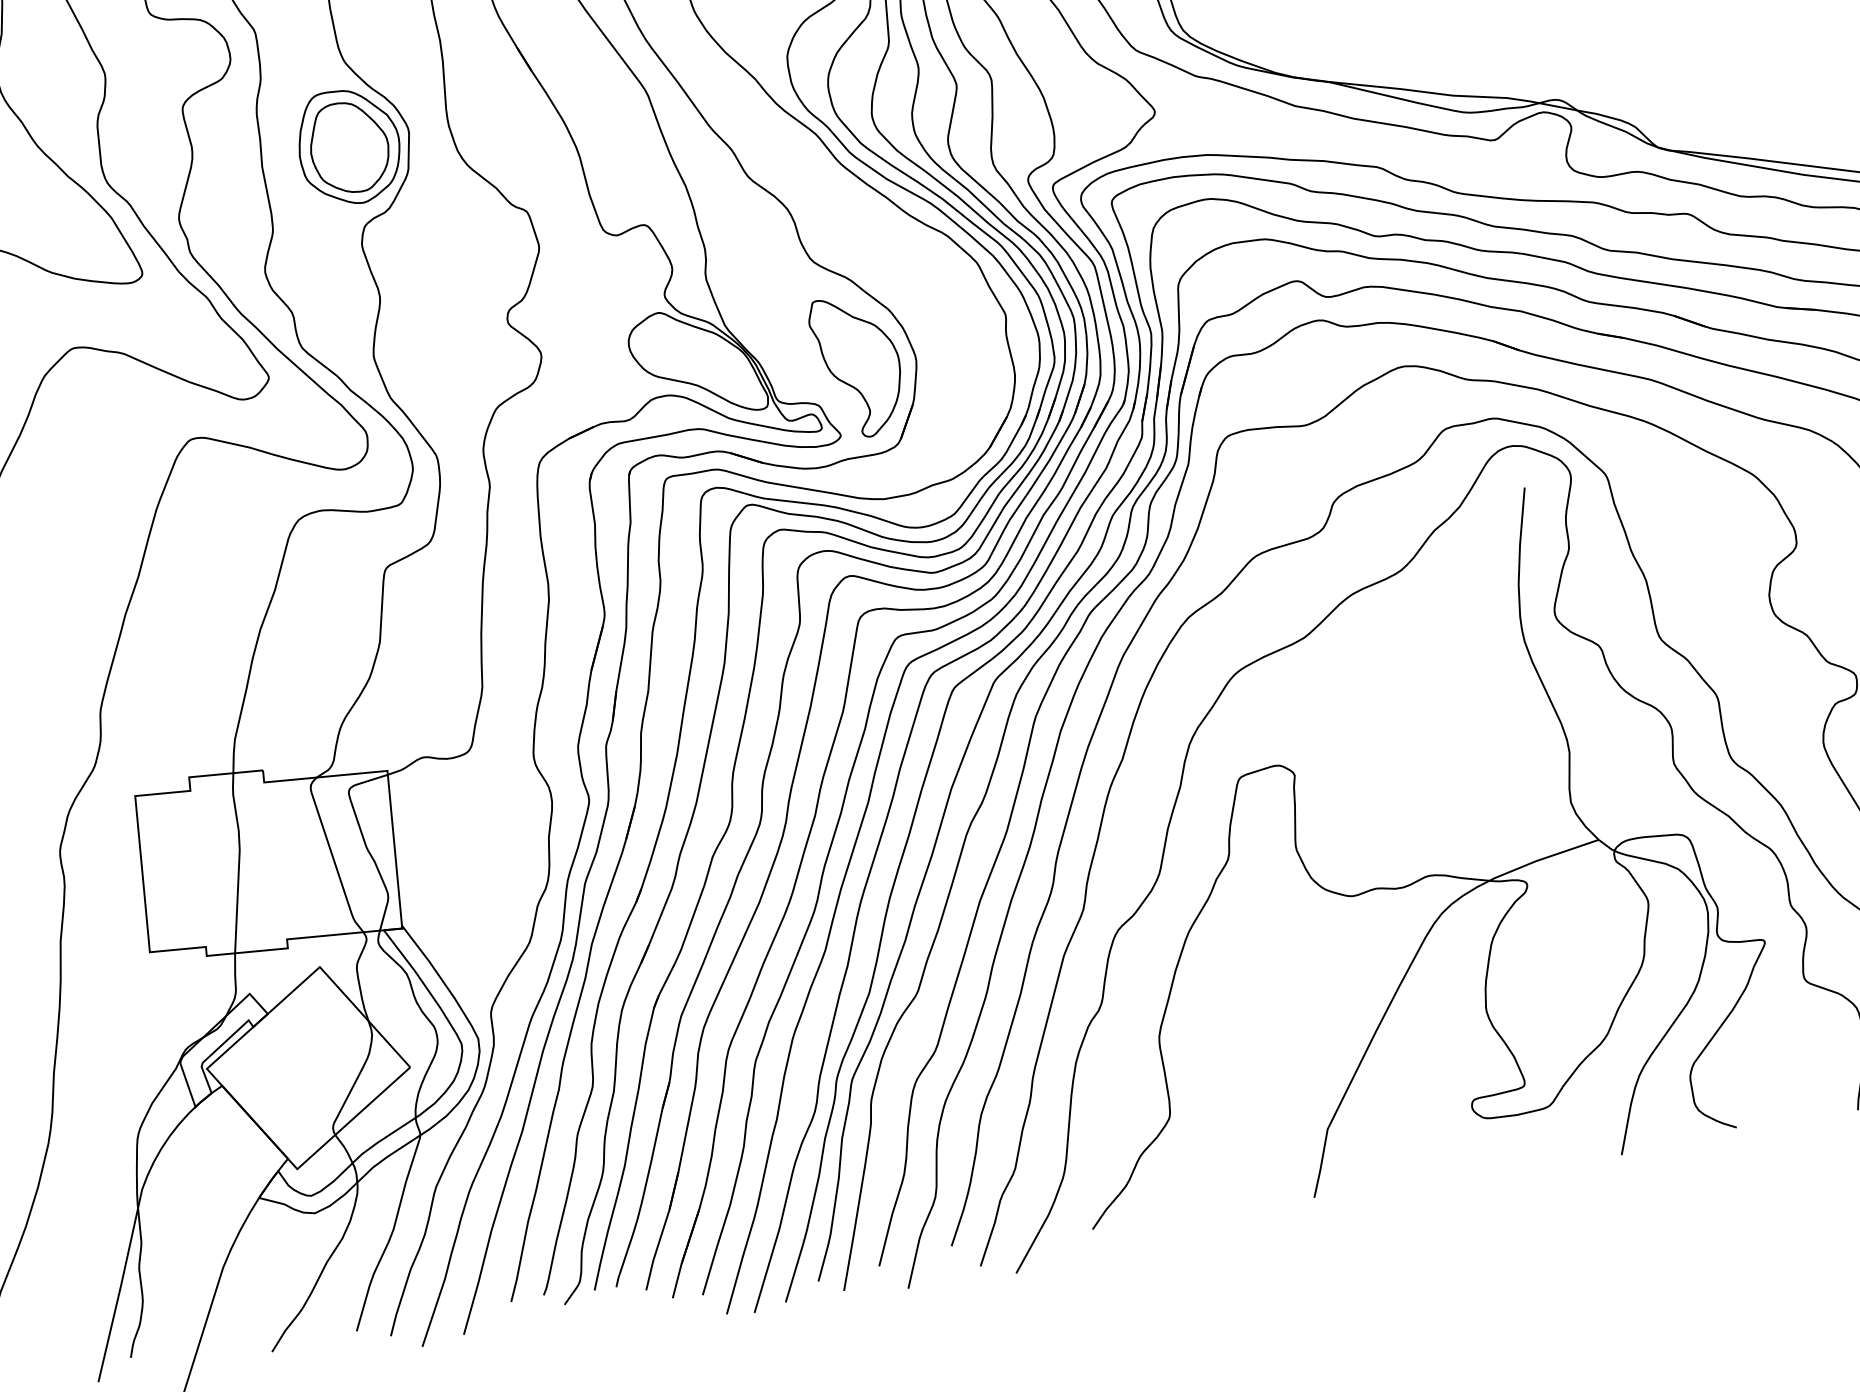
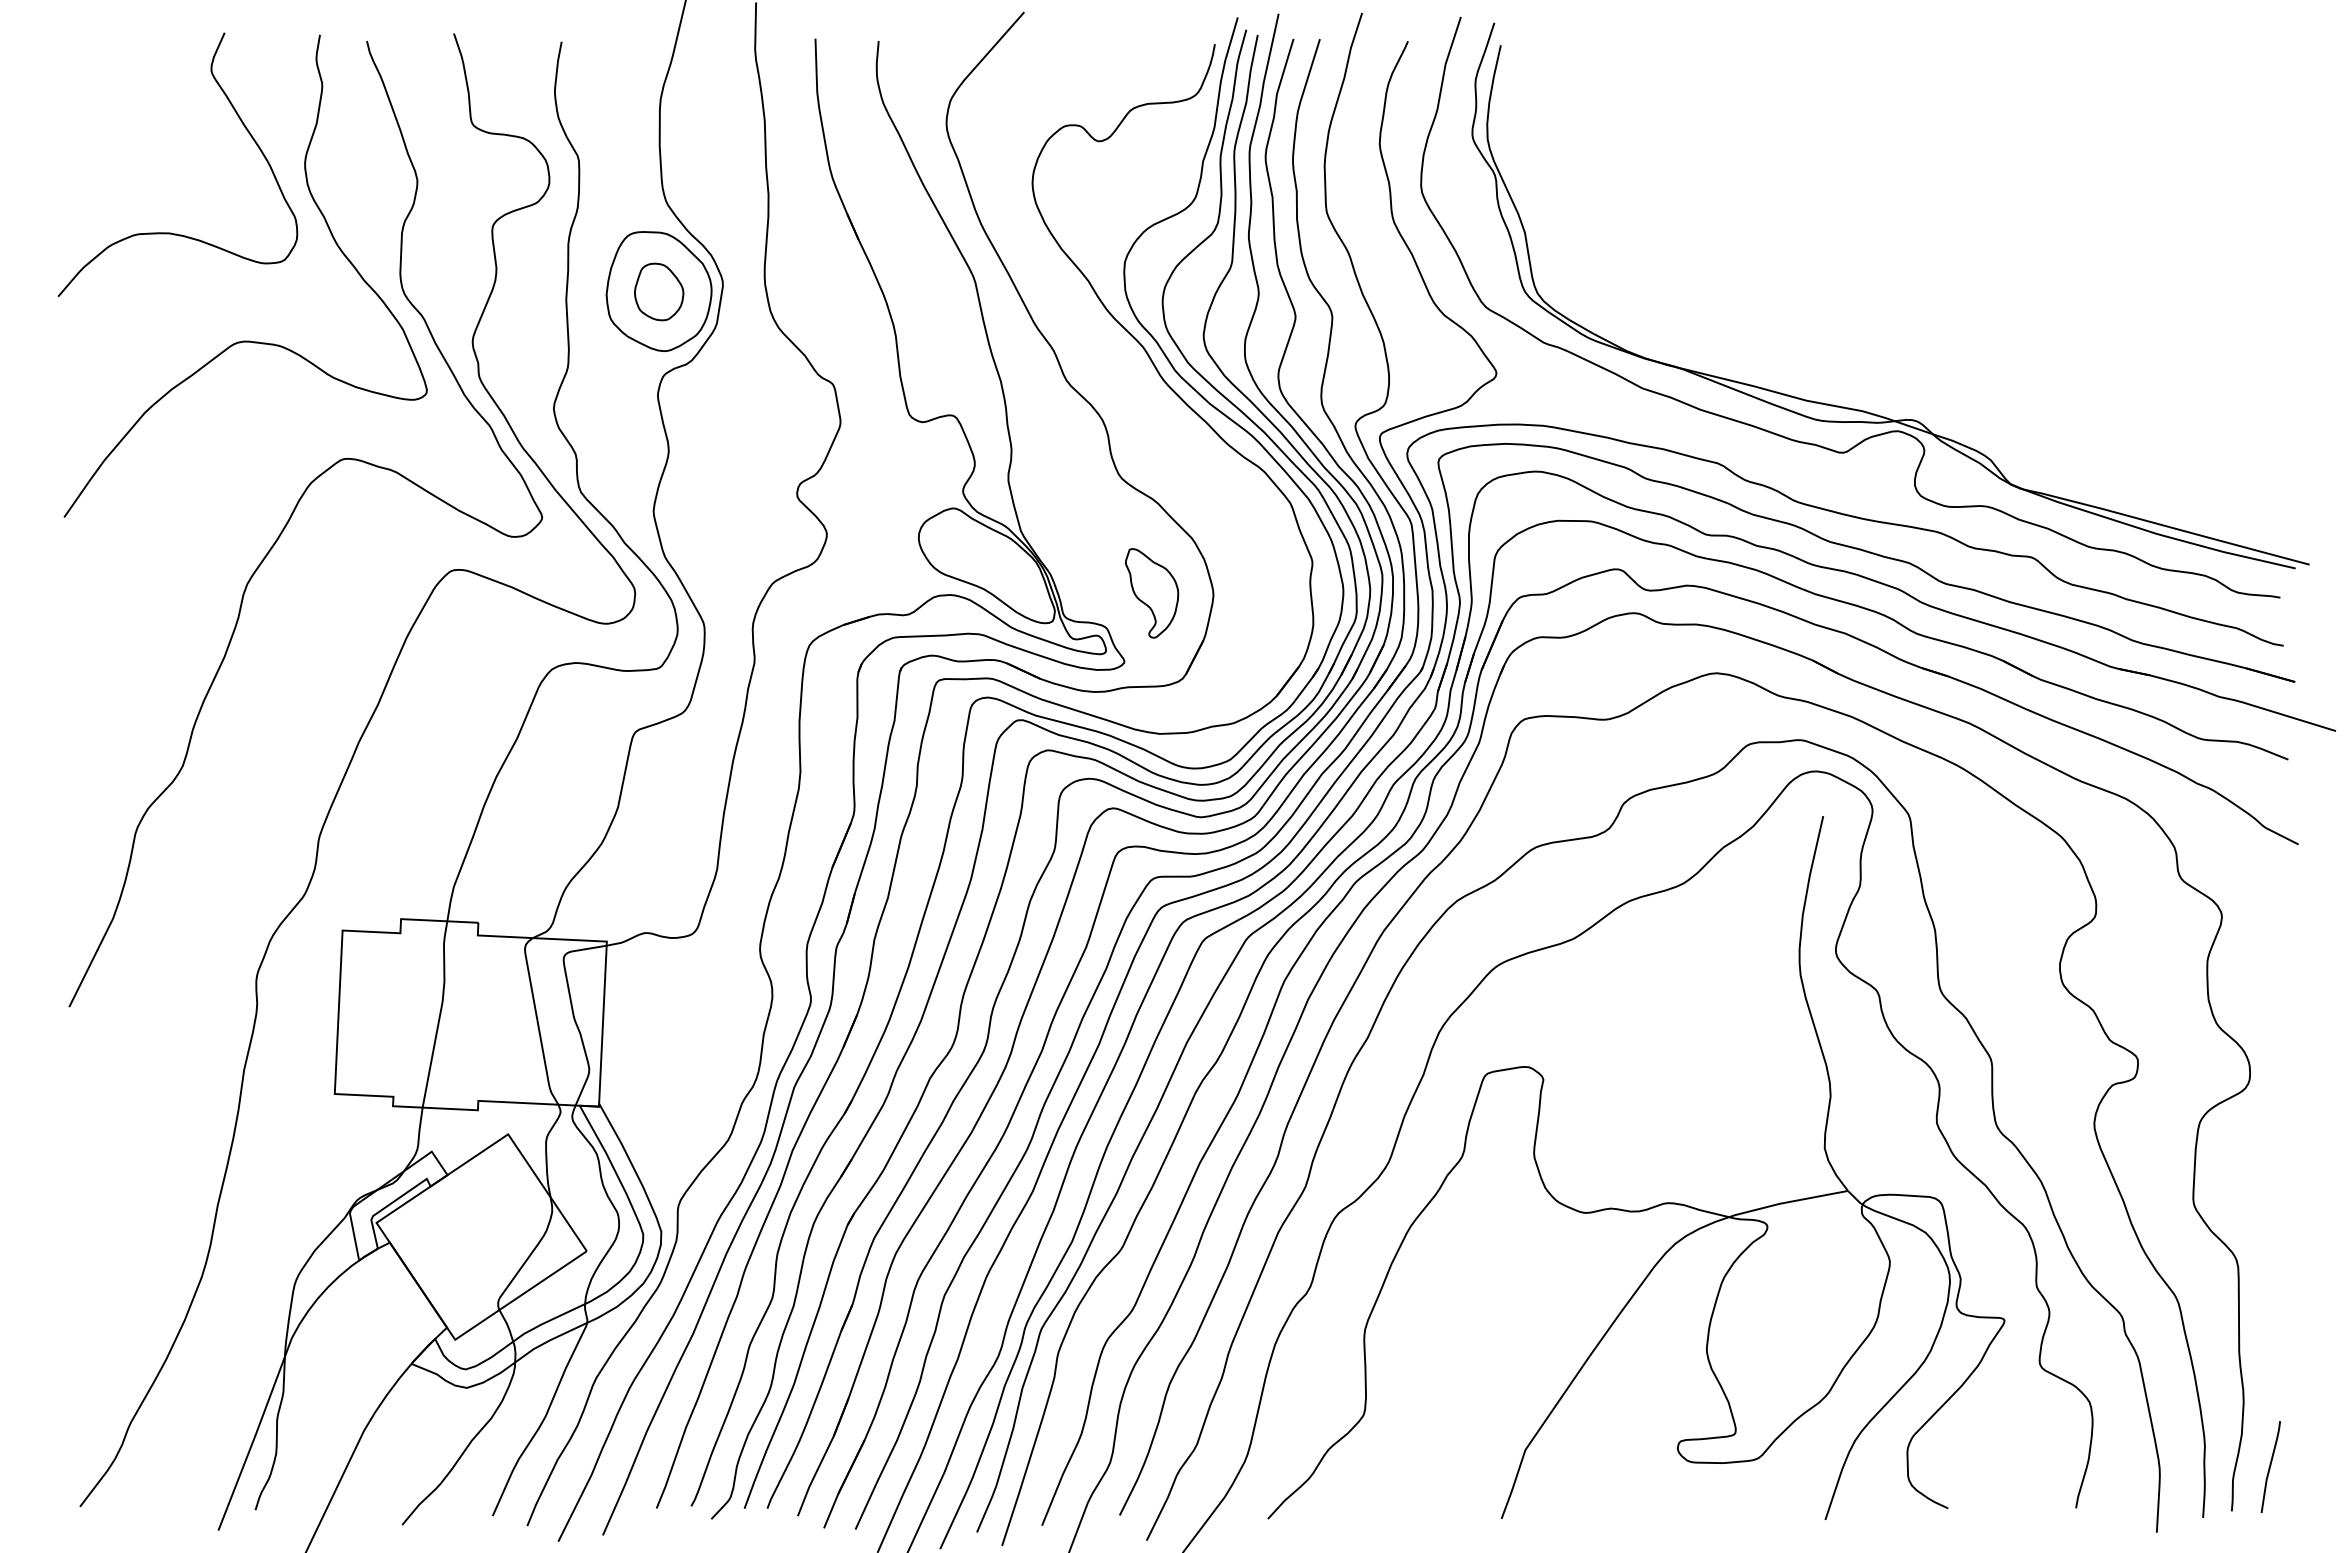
part: (348, 147) -> (658, 291), size x0.6
part: (857, 367) -> (1151, 593), size x0.6

